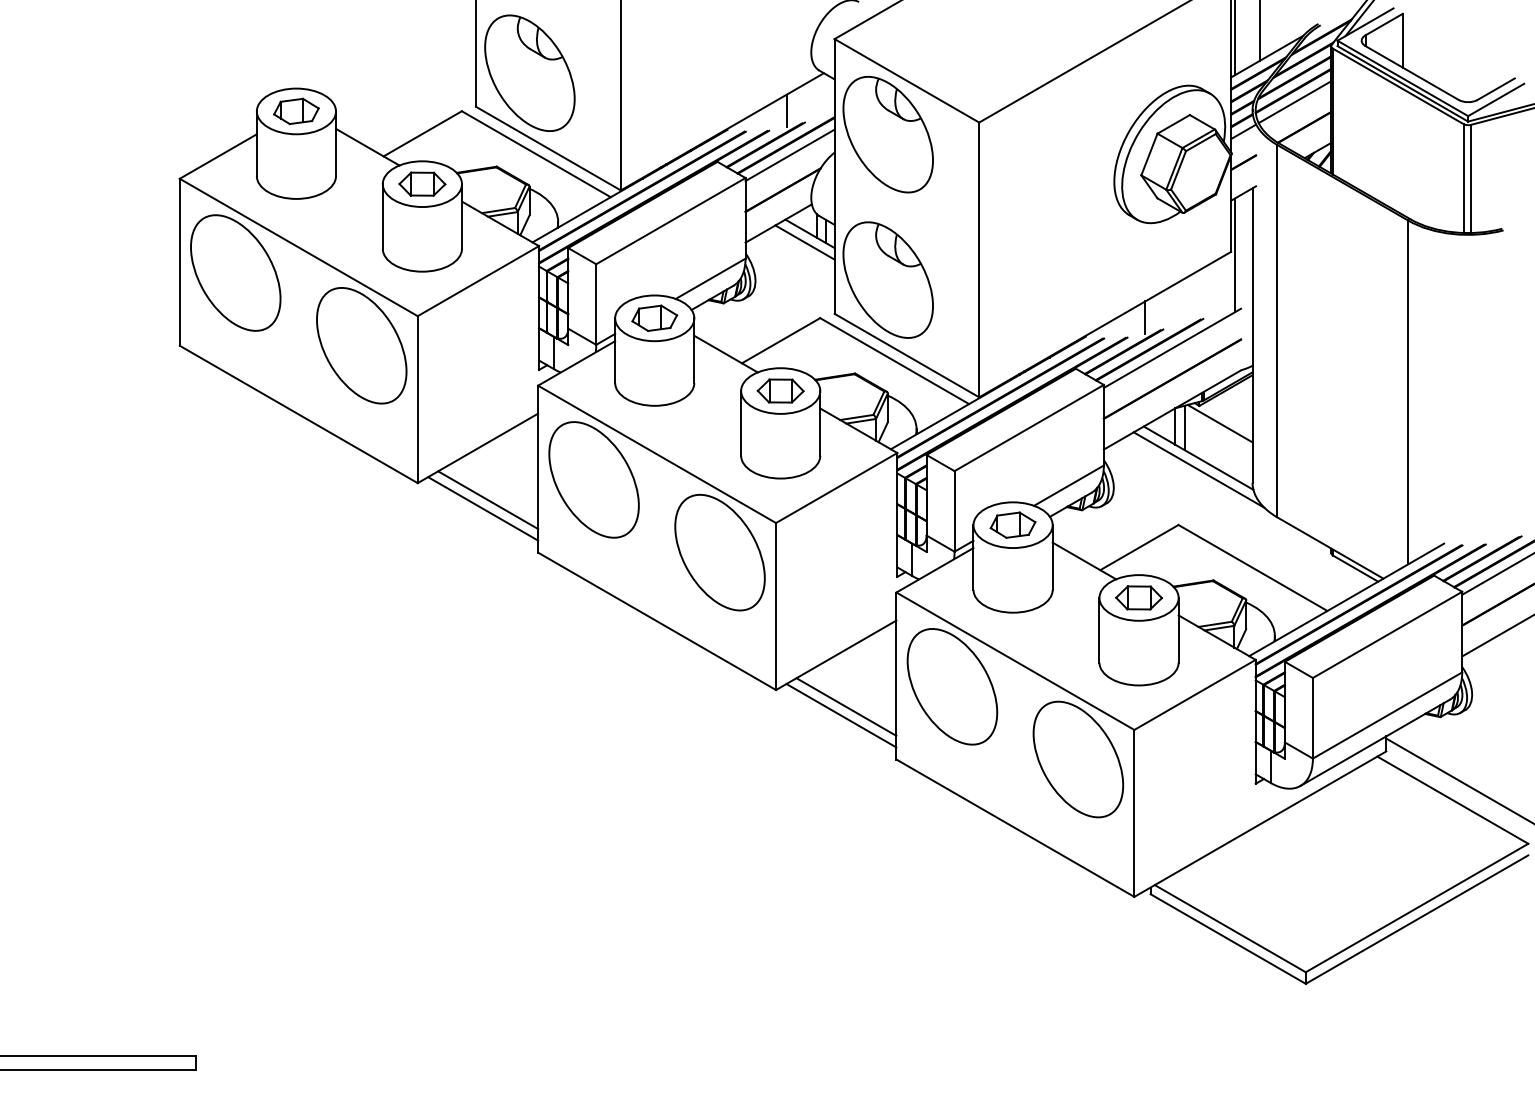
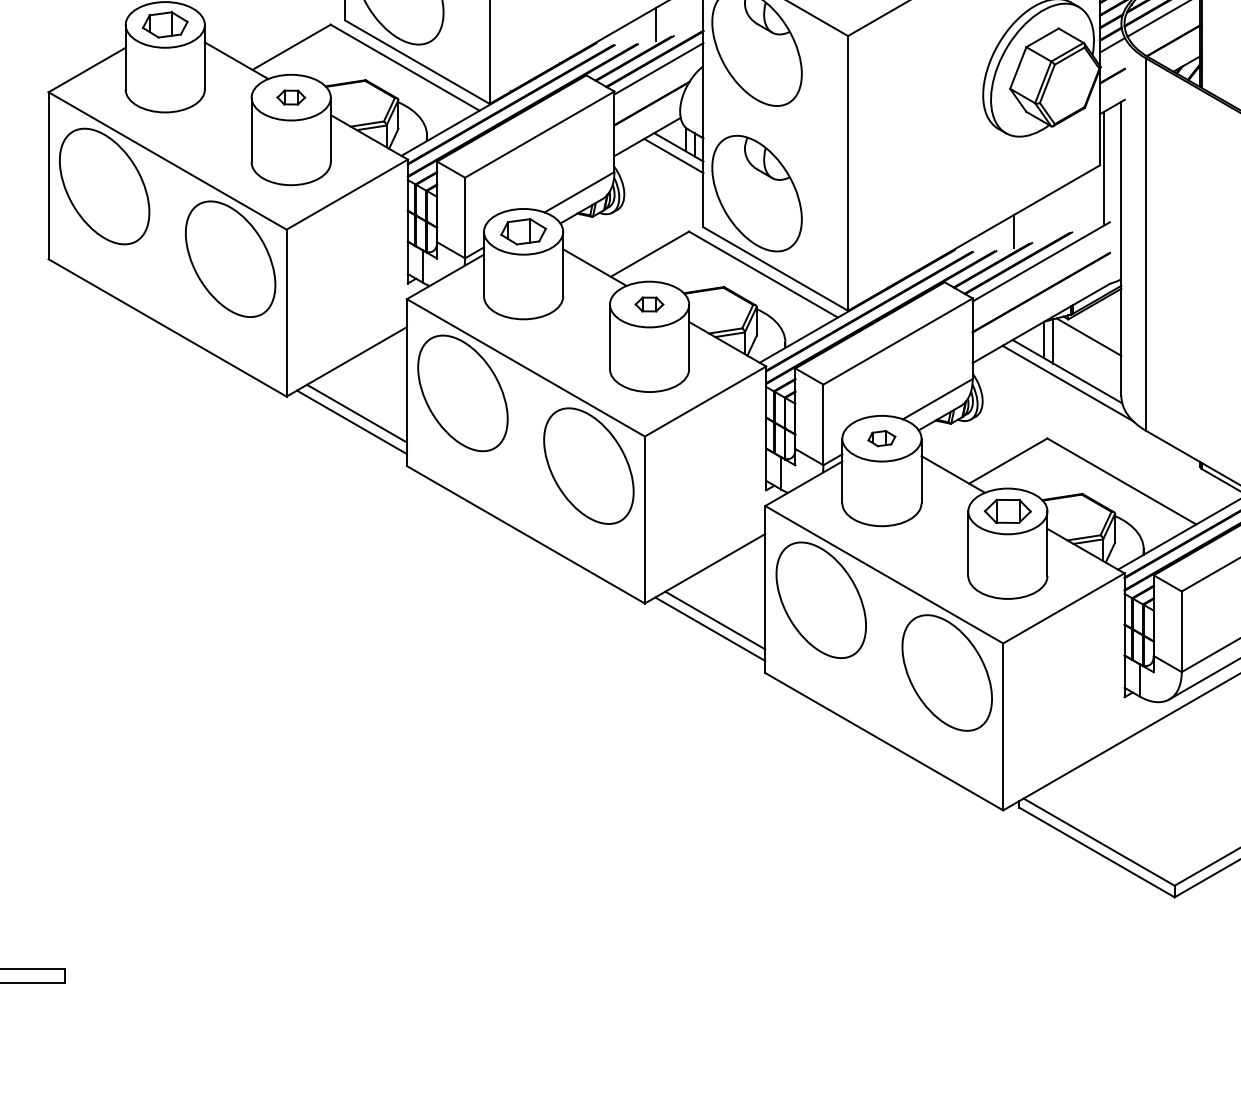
part: (422, 183) -> (291, 96), size x0.6
part: (780, 390) -> (649, 303), size x0.6
part: (1012, 524) -> (881, 437), size x0.6

